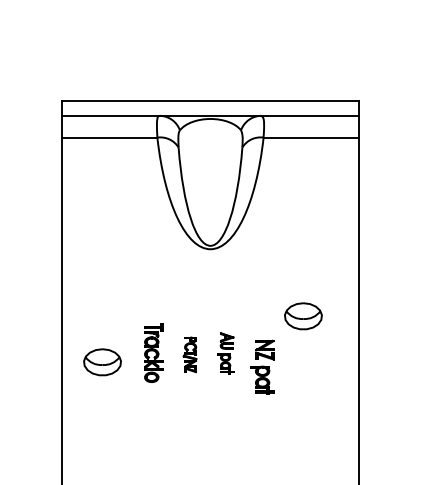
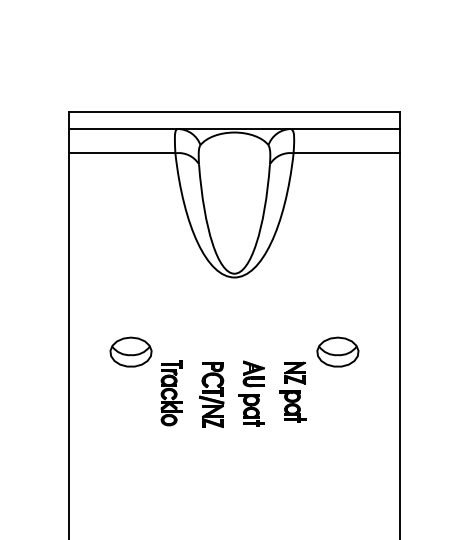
part: (225, 352) -> (251, 392), size x1.43
part: (189, 354) -> (211, 394), size x1.67
part: (102, 362) -> (131, 352), moved
part: (262, 366) -> (292, 391), moved

